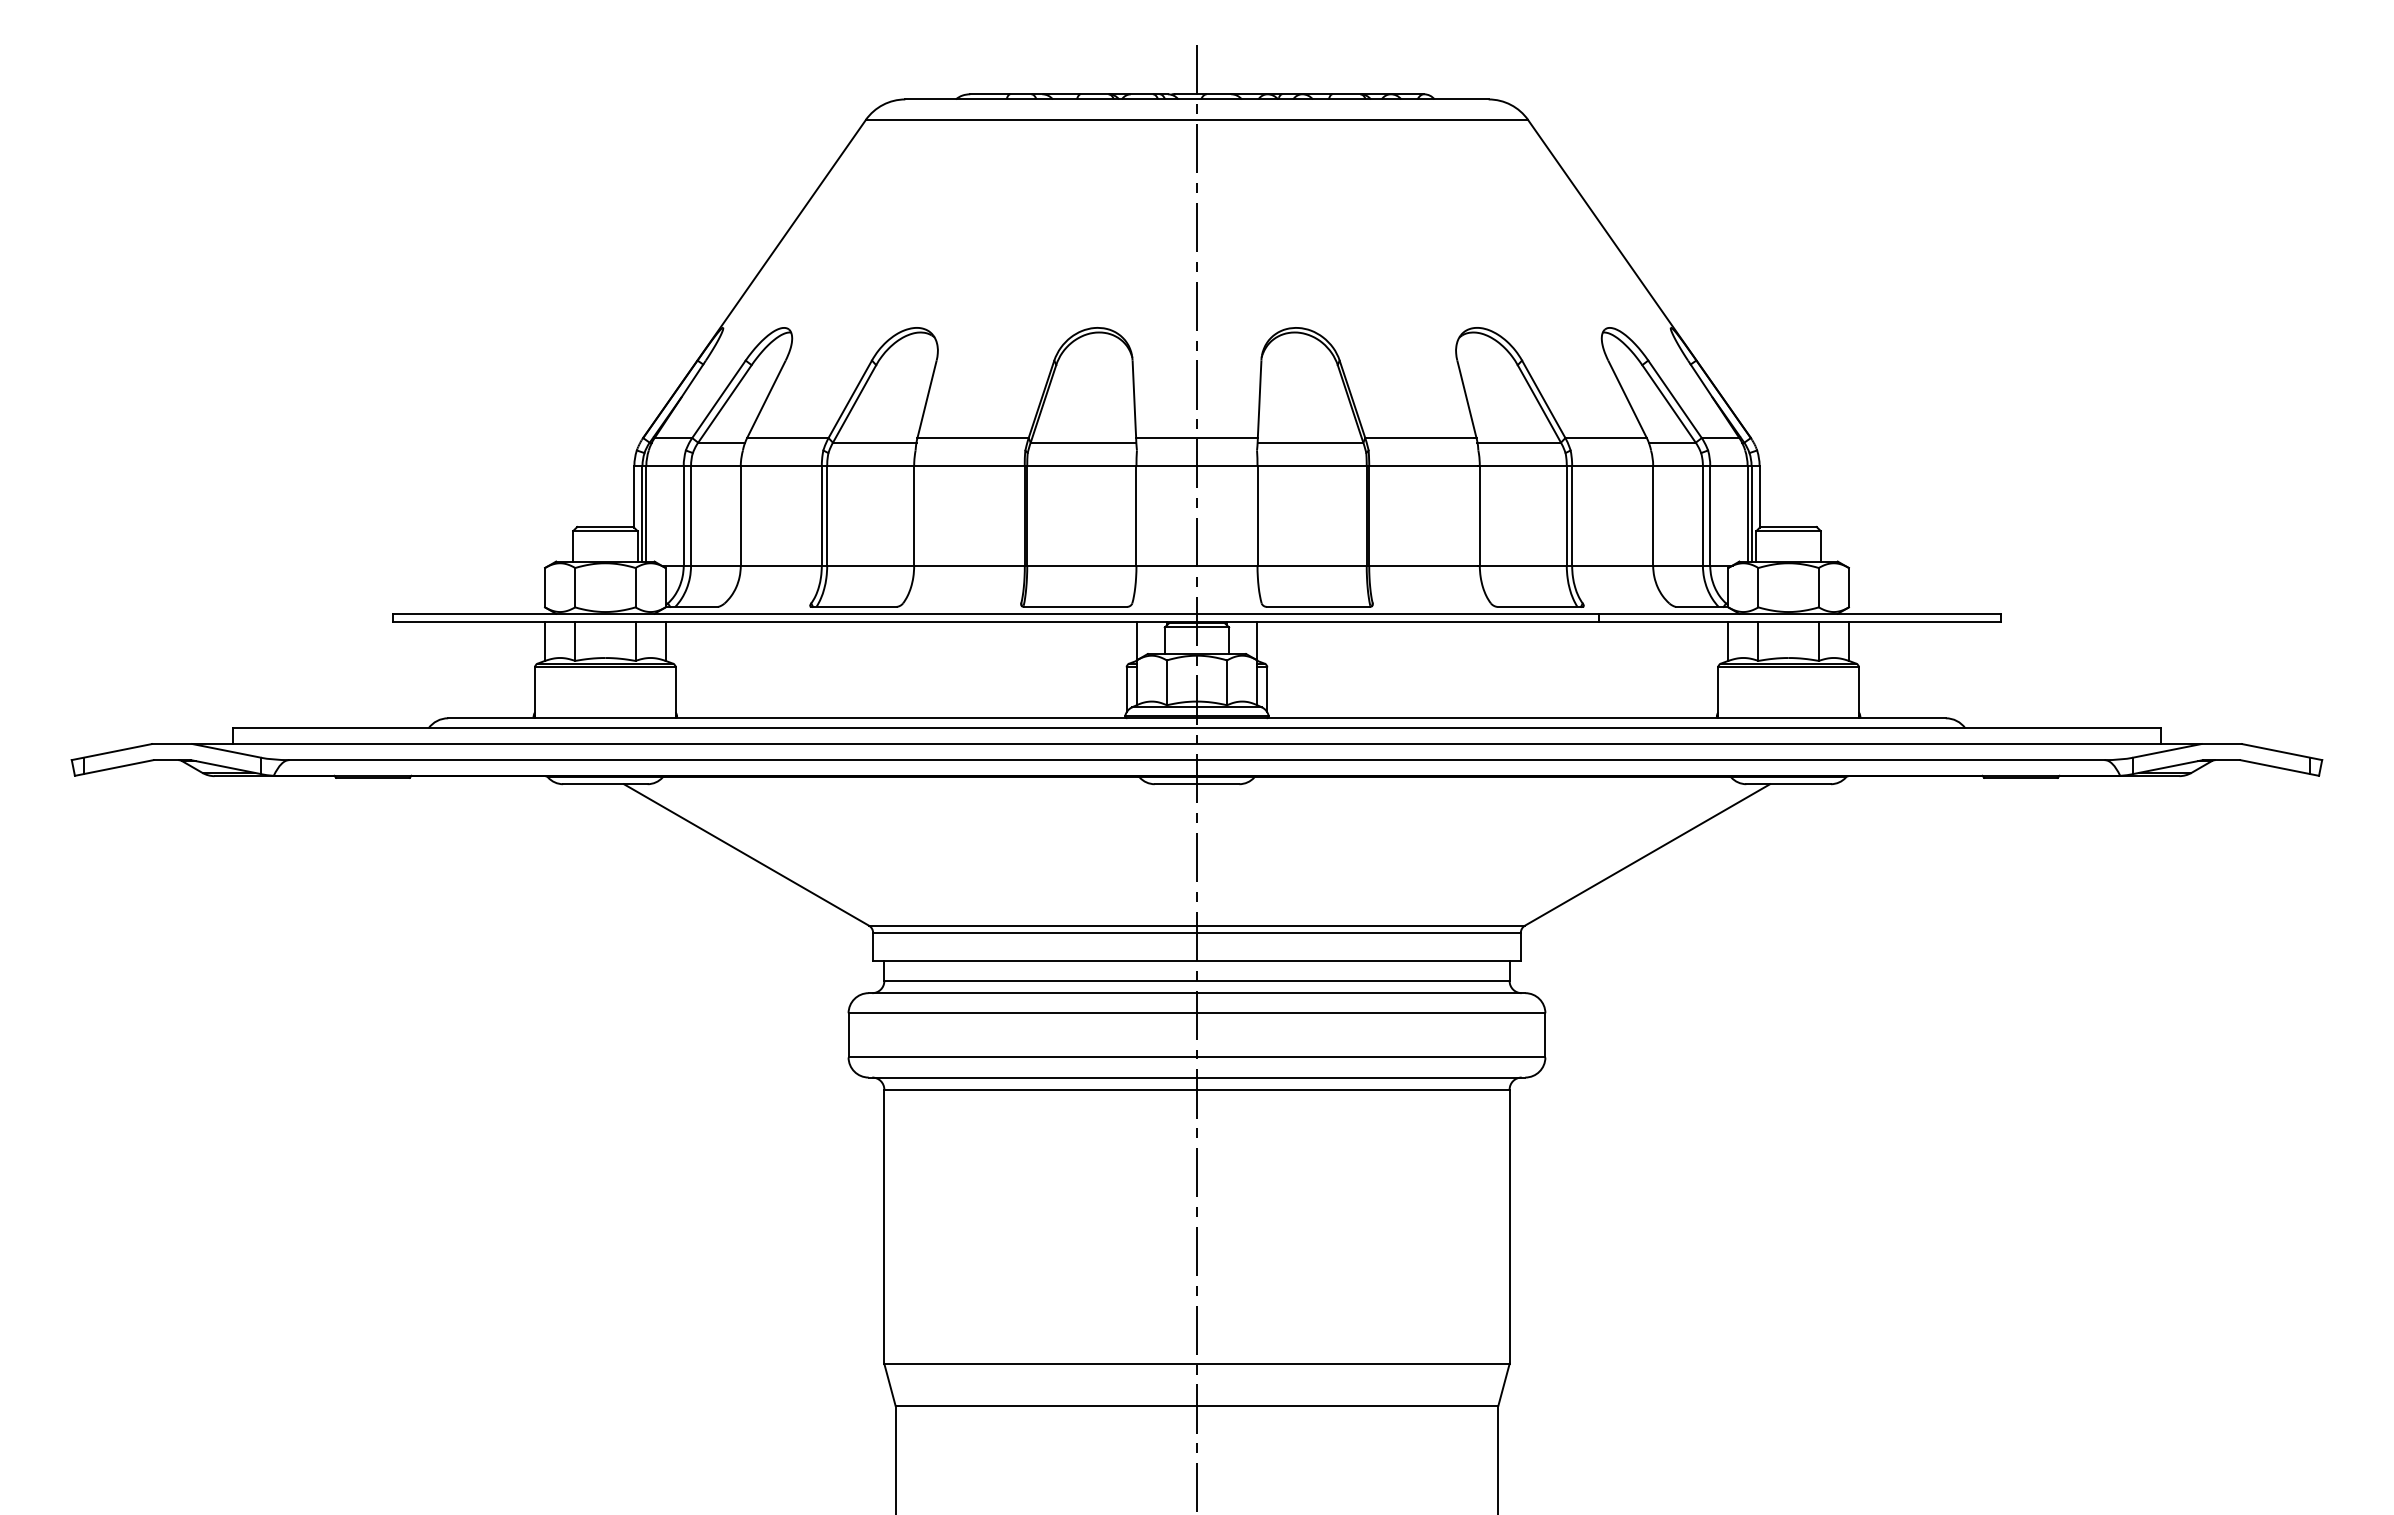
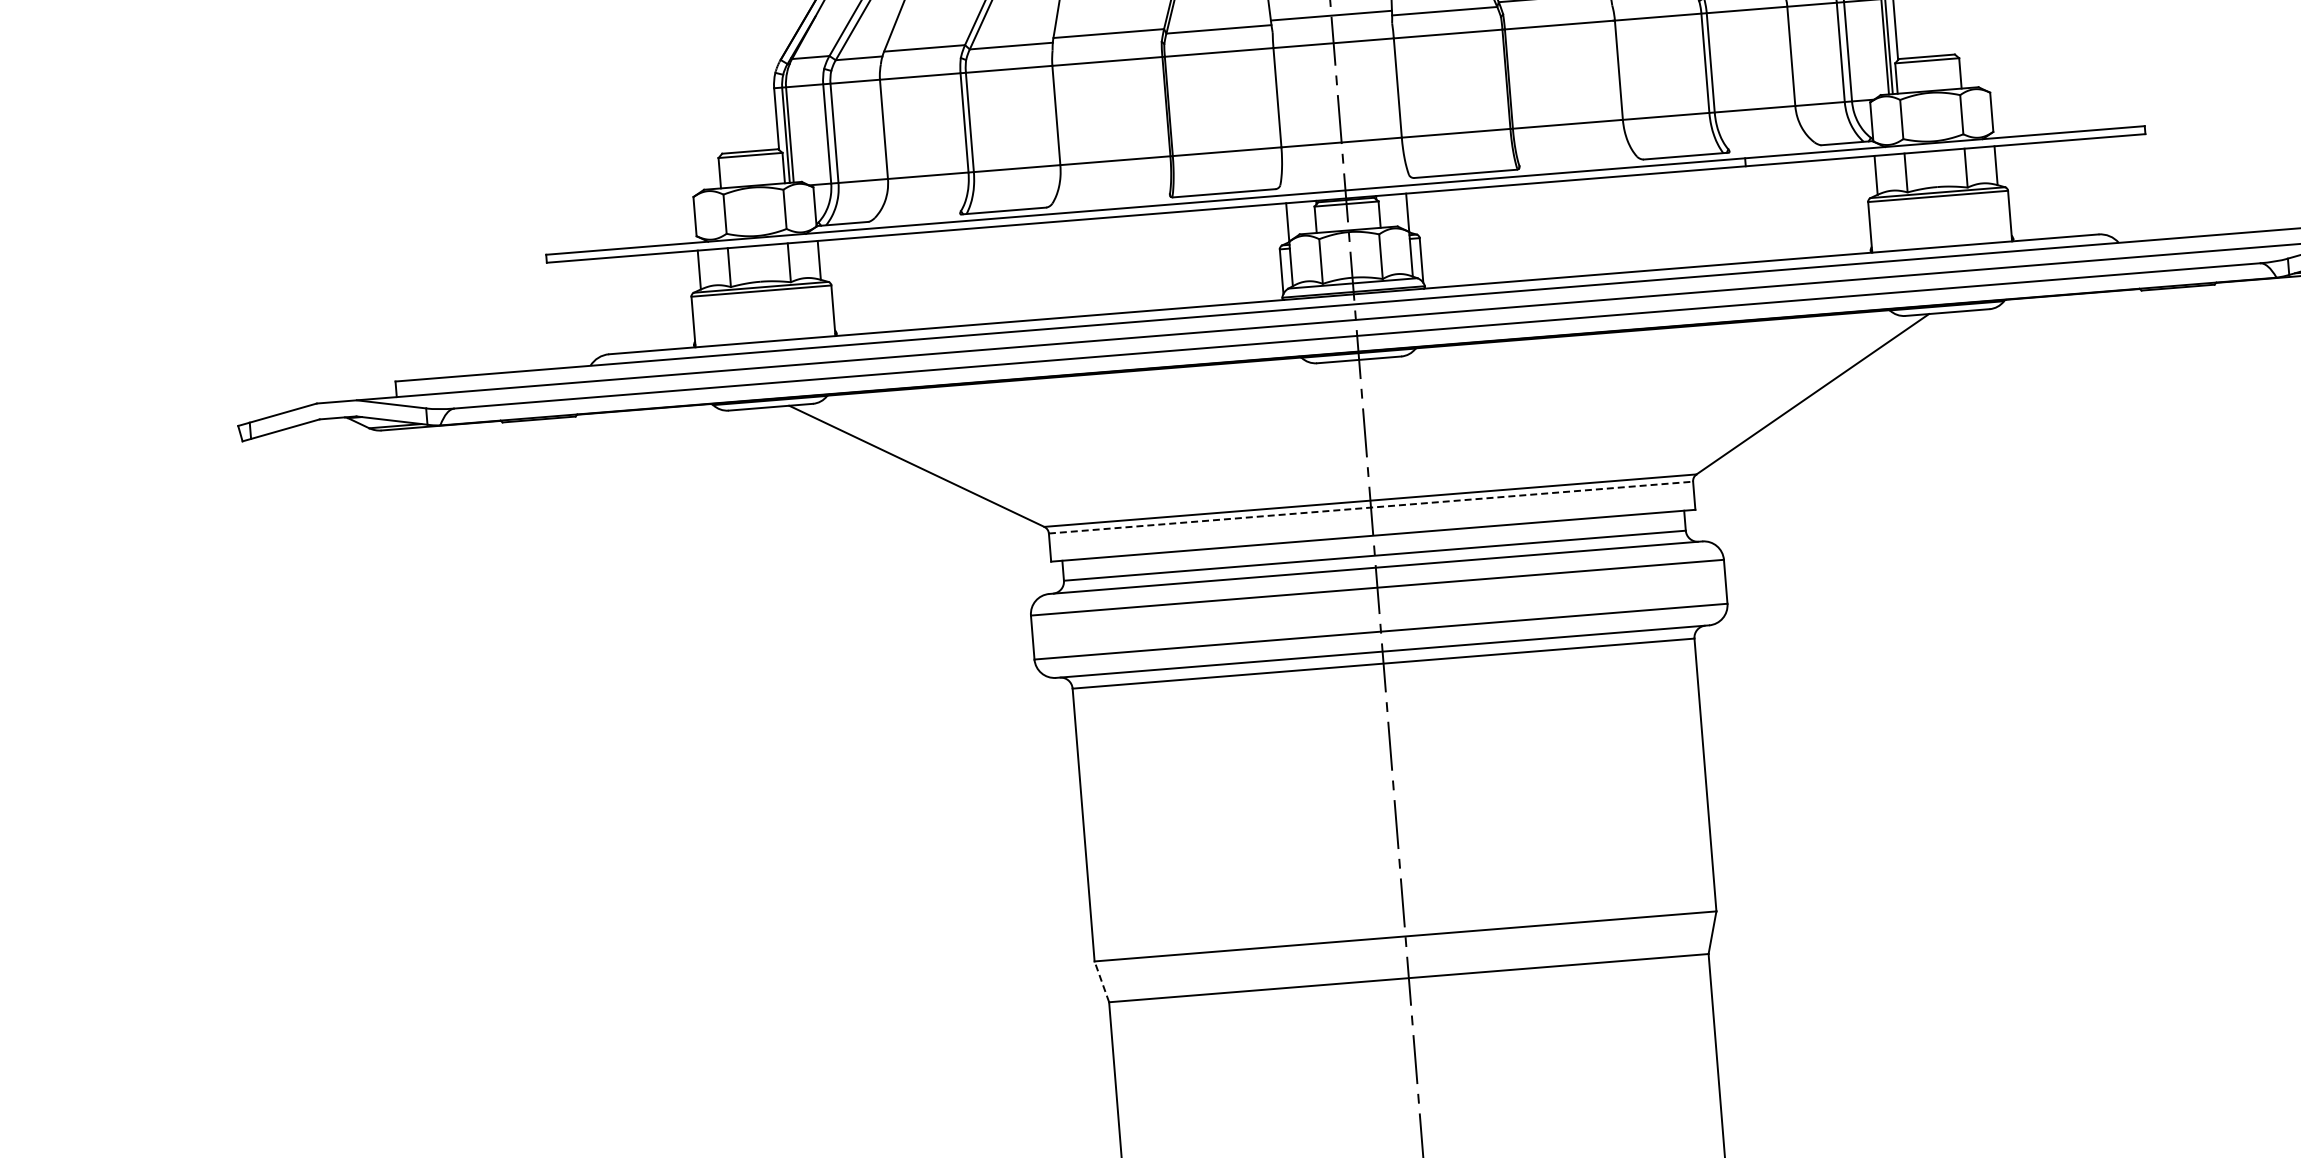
line: (1196, 932) -> (1370, 507), solid -> dashed
line: (889, 1384) -> (1101, 981), solid -> dashed

